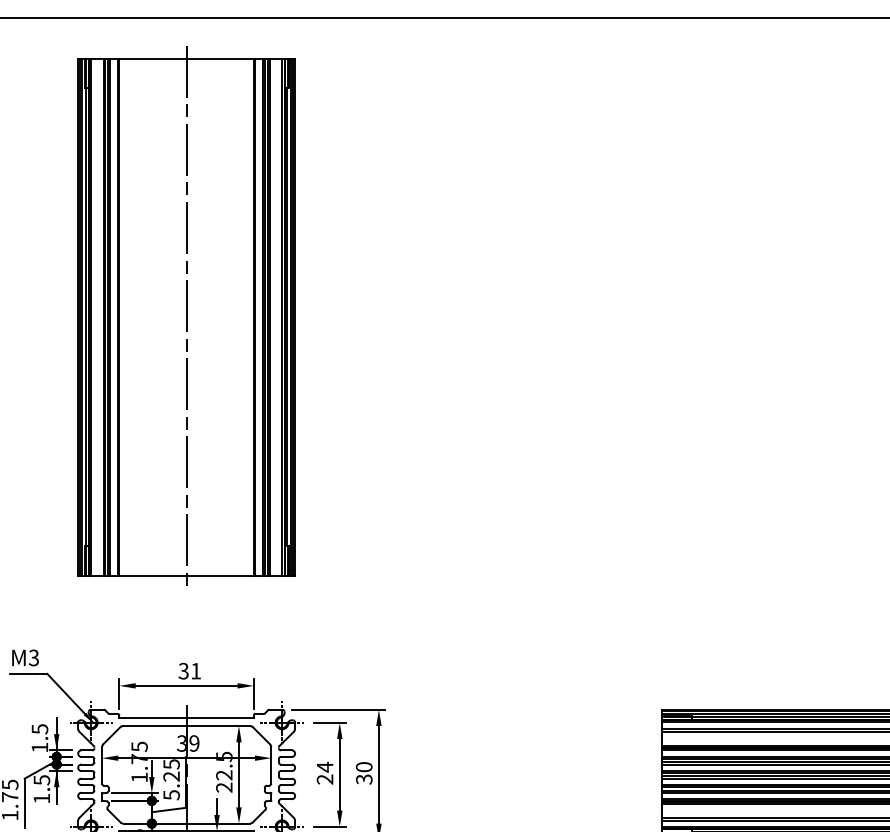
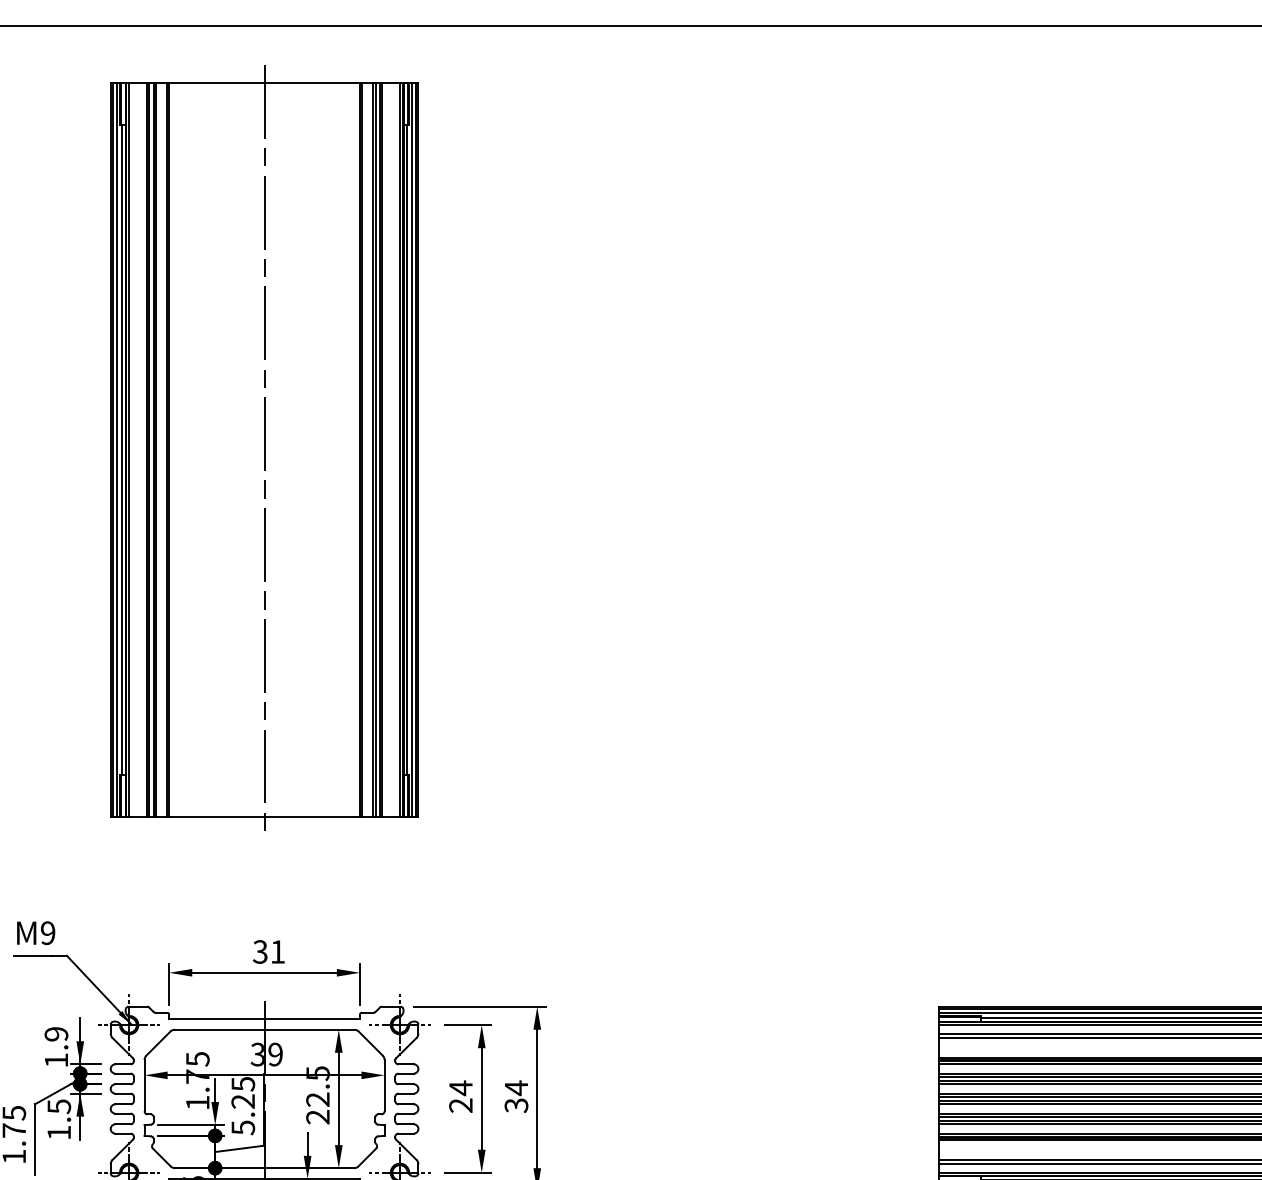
text: (33, 657) -> (47, 932), M3 -> M9
text: (39, 729) -> (55, 1034), 1.5 -> 1.9
text: (363, 766) -> (515, 1087), 30 -> 34

